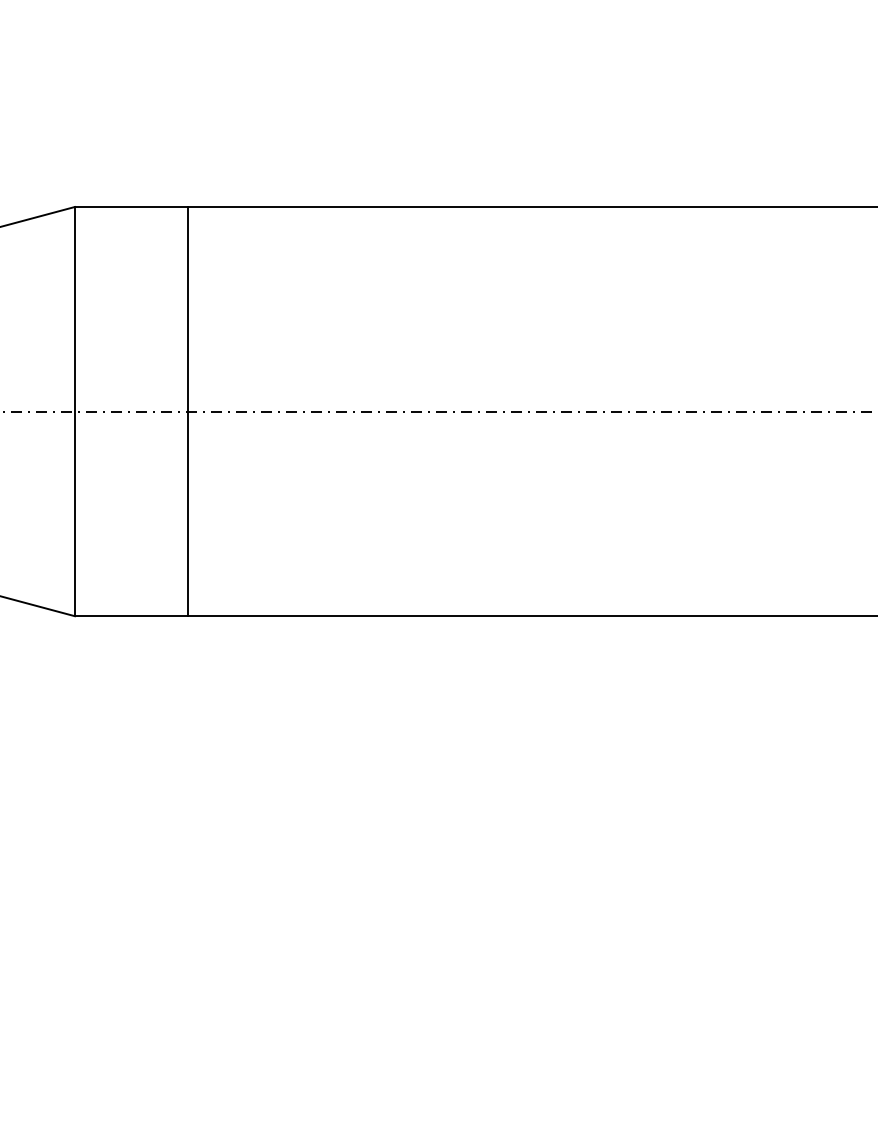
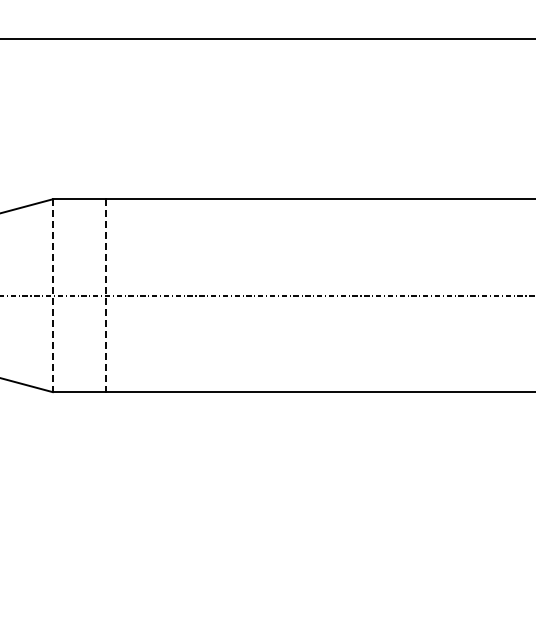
line: (74, 413) -> (52, 296), solid -> dashed
line: (186, 413) -> (105, 296), solid -> dashed

